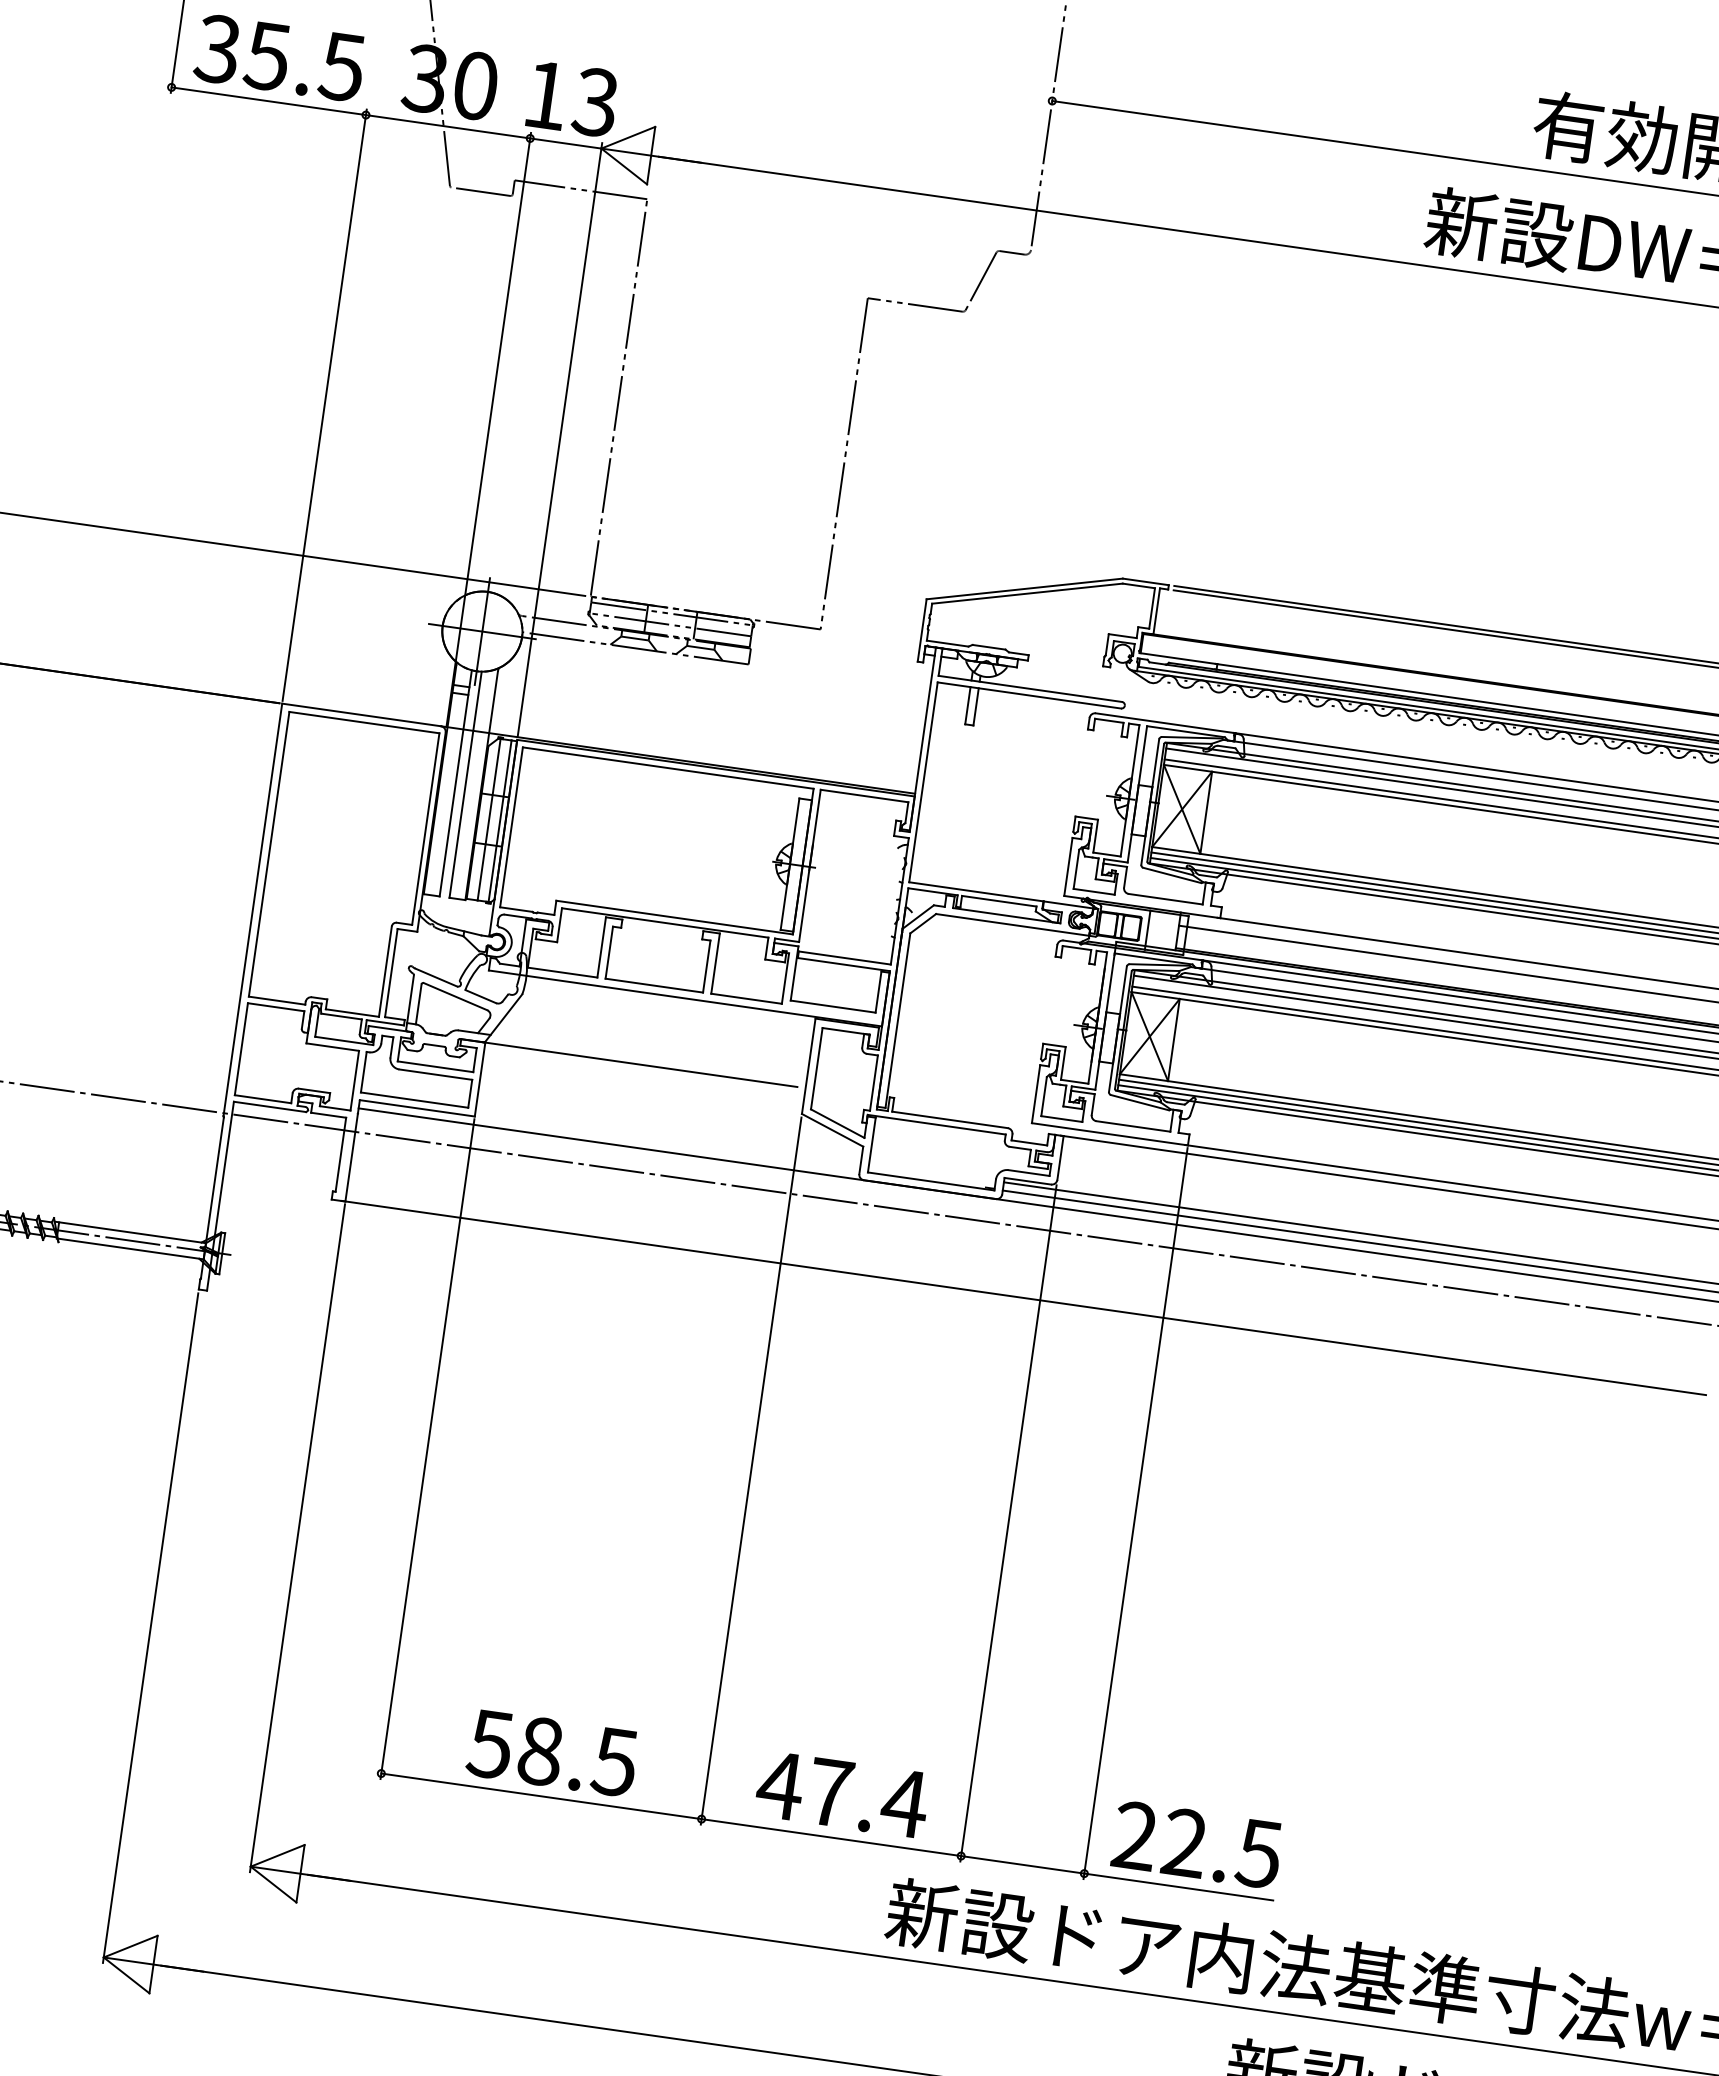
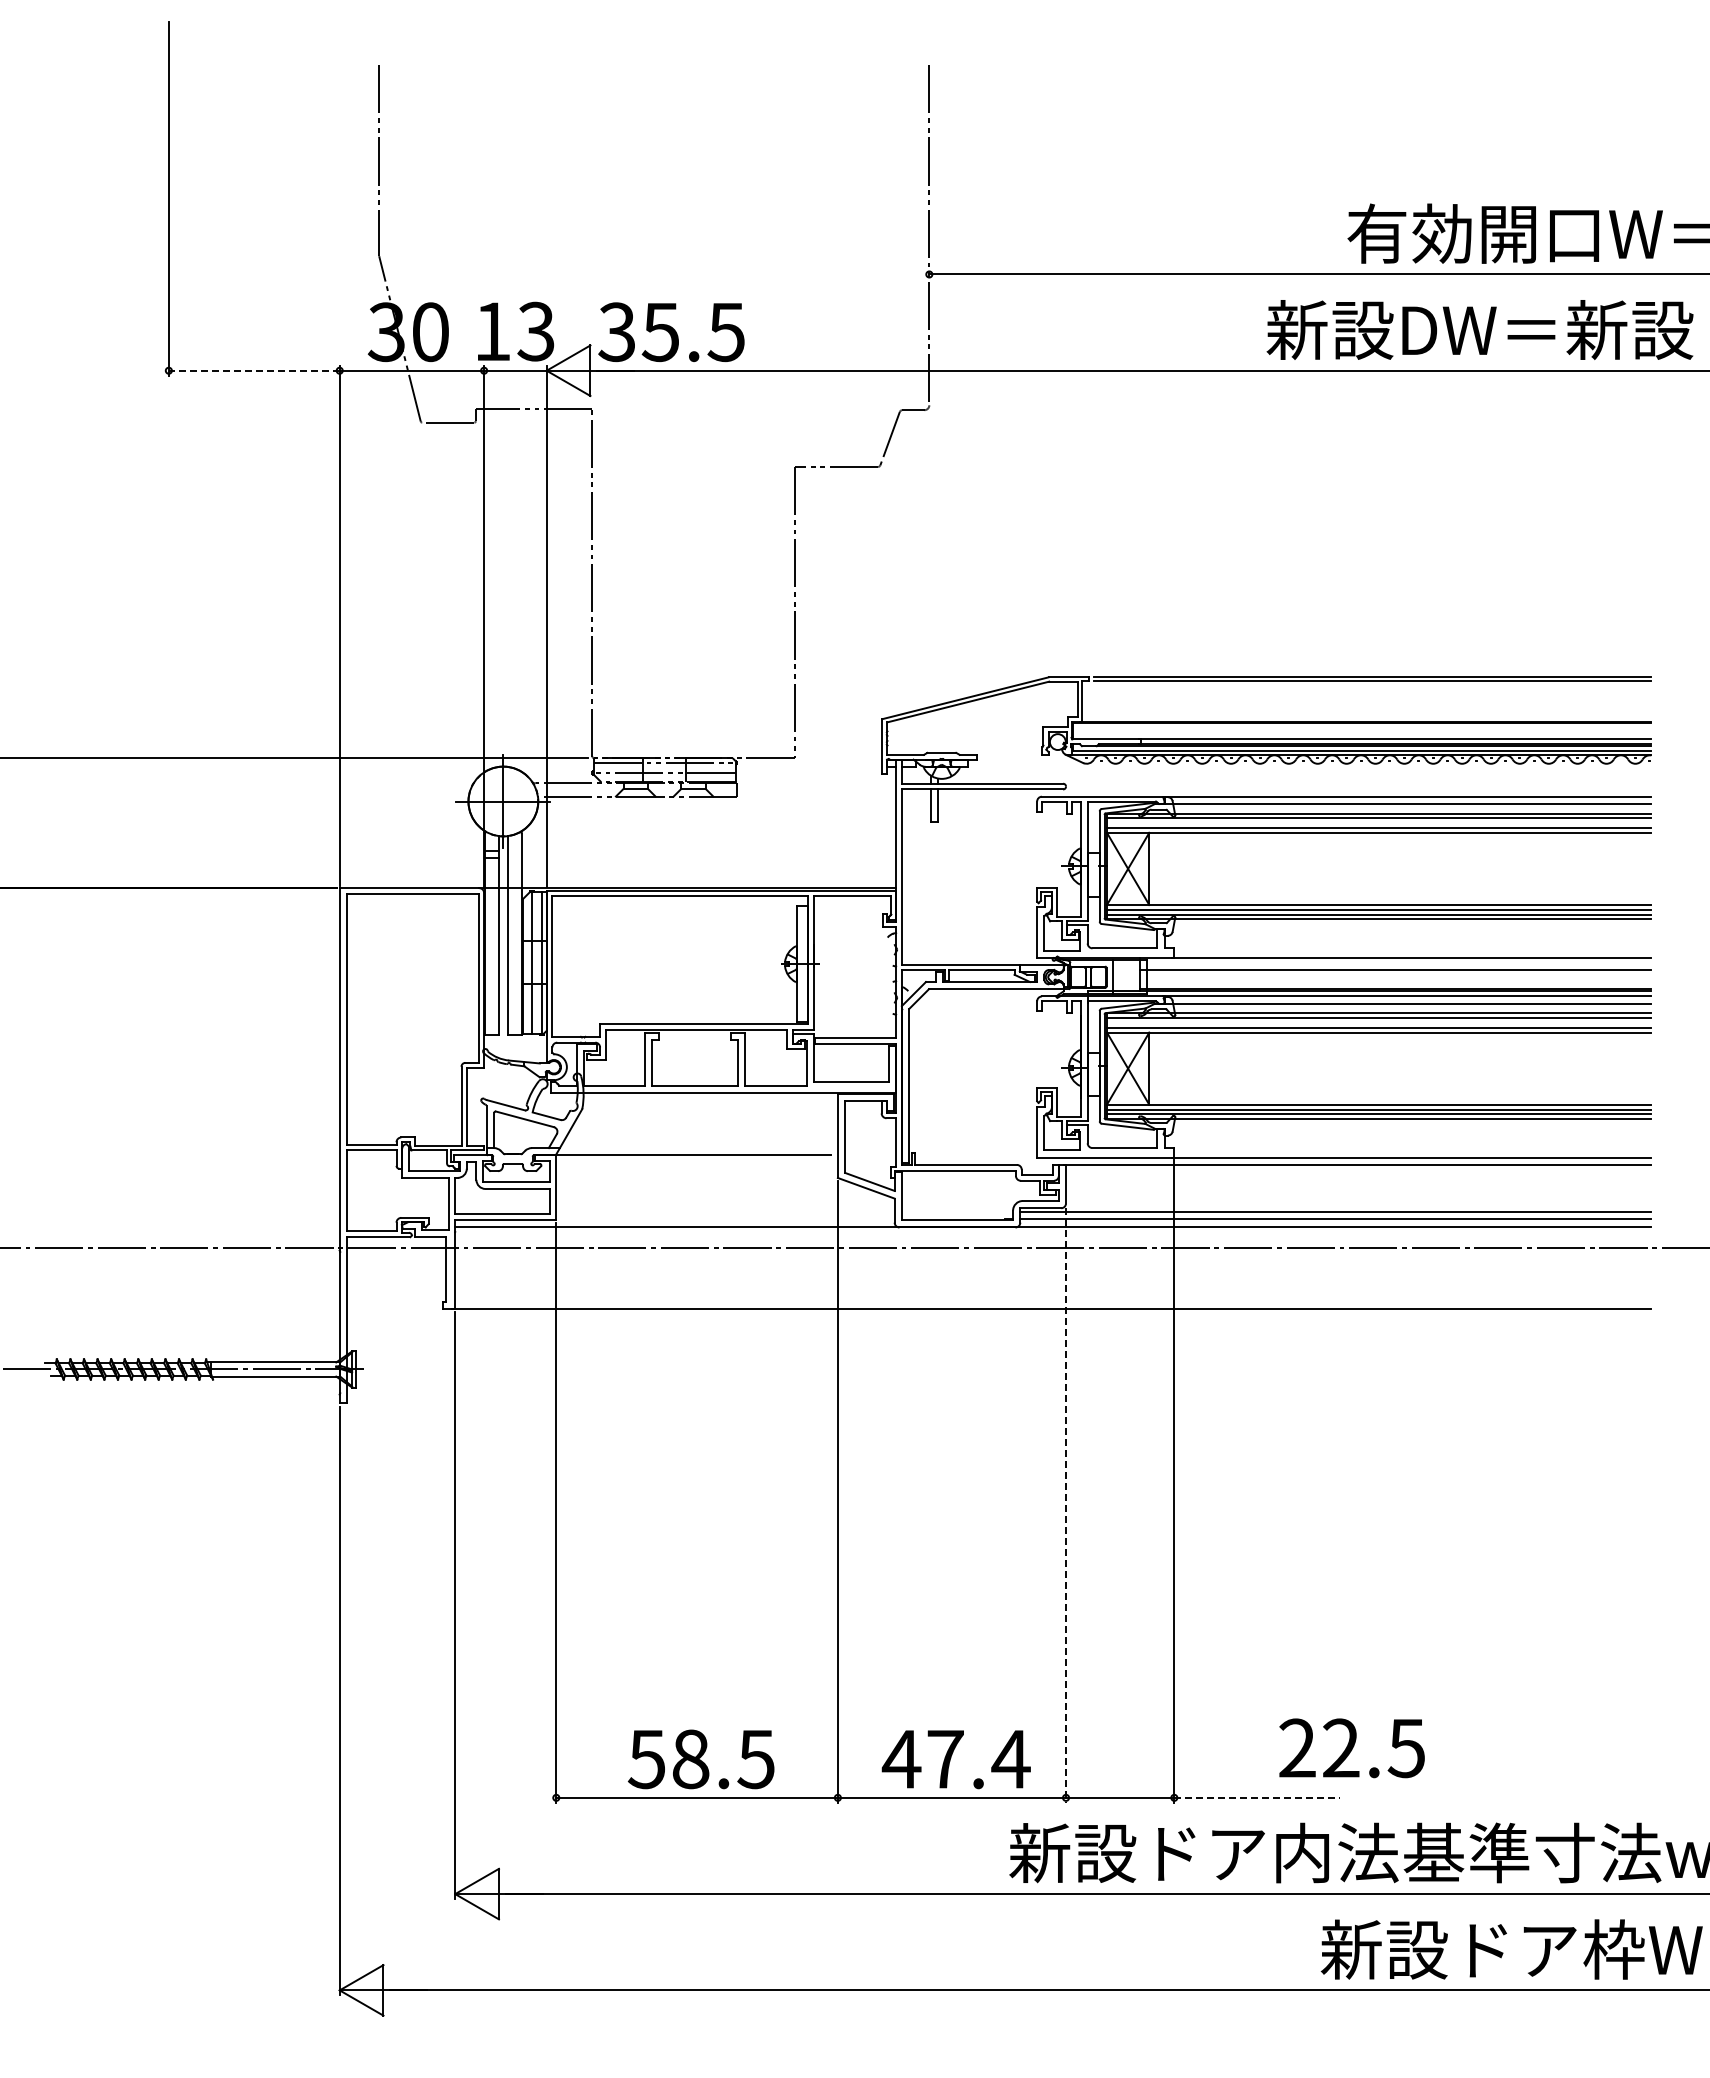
text: (279, 58) -> (671, 332), moved
line: (267, 100) -> (253, 370), solid -> dashed
line: (1009, 1523) -> (1066, 1505), solid -> dashed
text: (1196, 1845) -> (1351, 1748), moved
line: (1178, 1886) -> (1257, 1797), solid -> dashed

